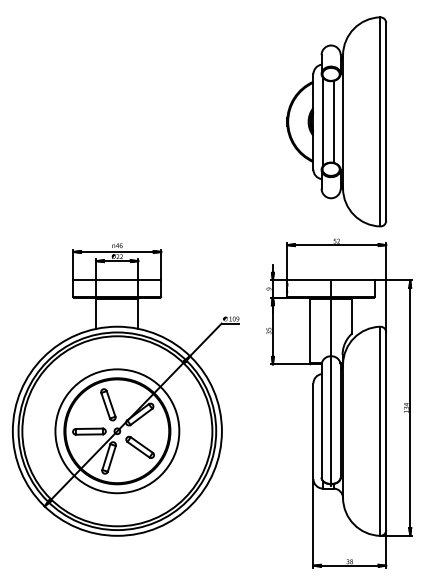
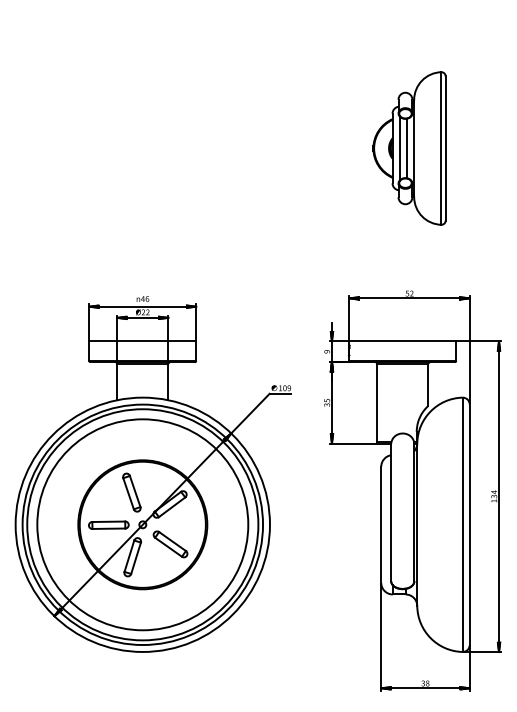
part: (336, 121) -> (409, 148), size x0.6
line: (330, 384) -> (402, 467), removed
circle: (117, 431) -> (142, 524), size x1.4

